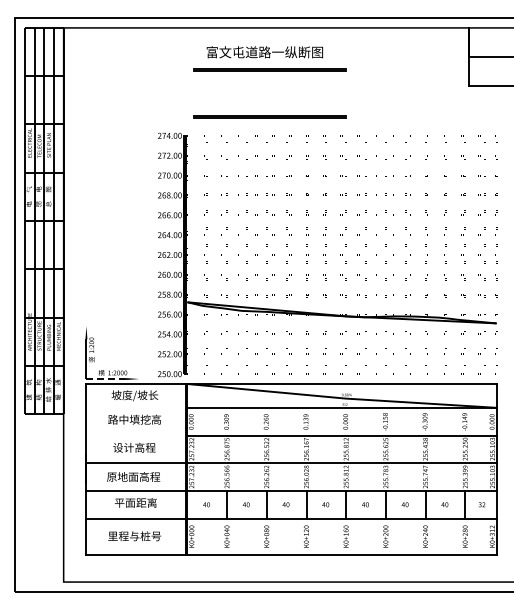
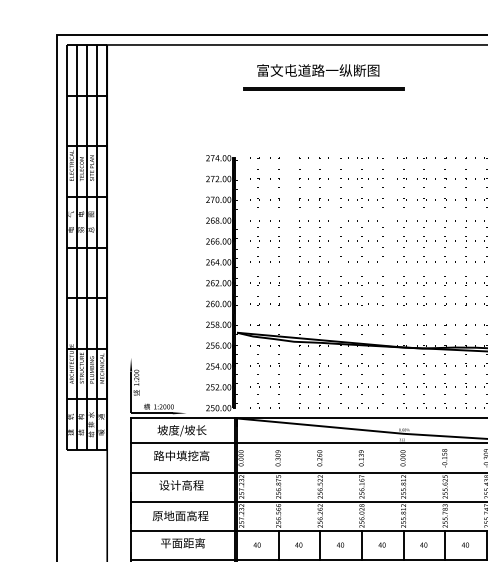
line: (269, 116) -> (323, 137), removed
line: (106, 379) -> (152, 413), dashed -> solid
line: (135, 407) -> (182, 443), added
line: (135, 435) -> (182, 472), added

